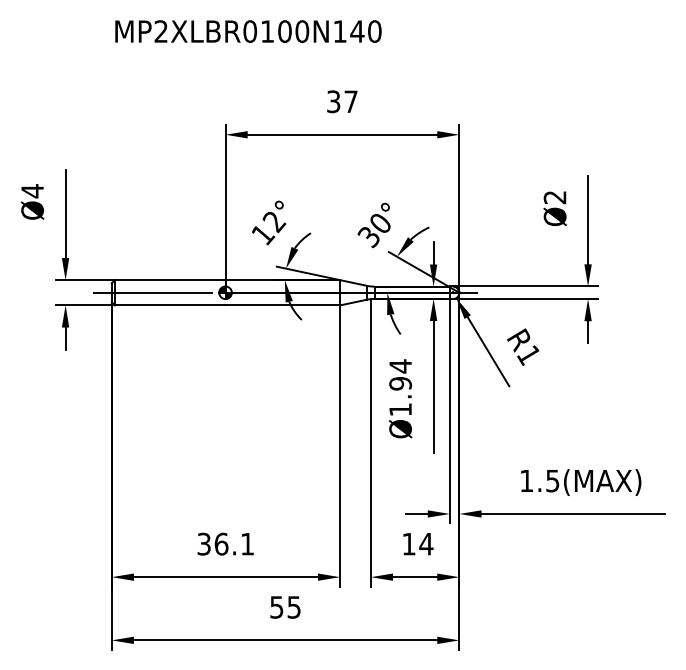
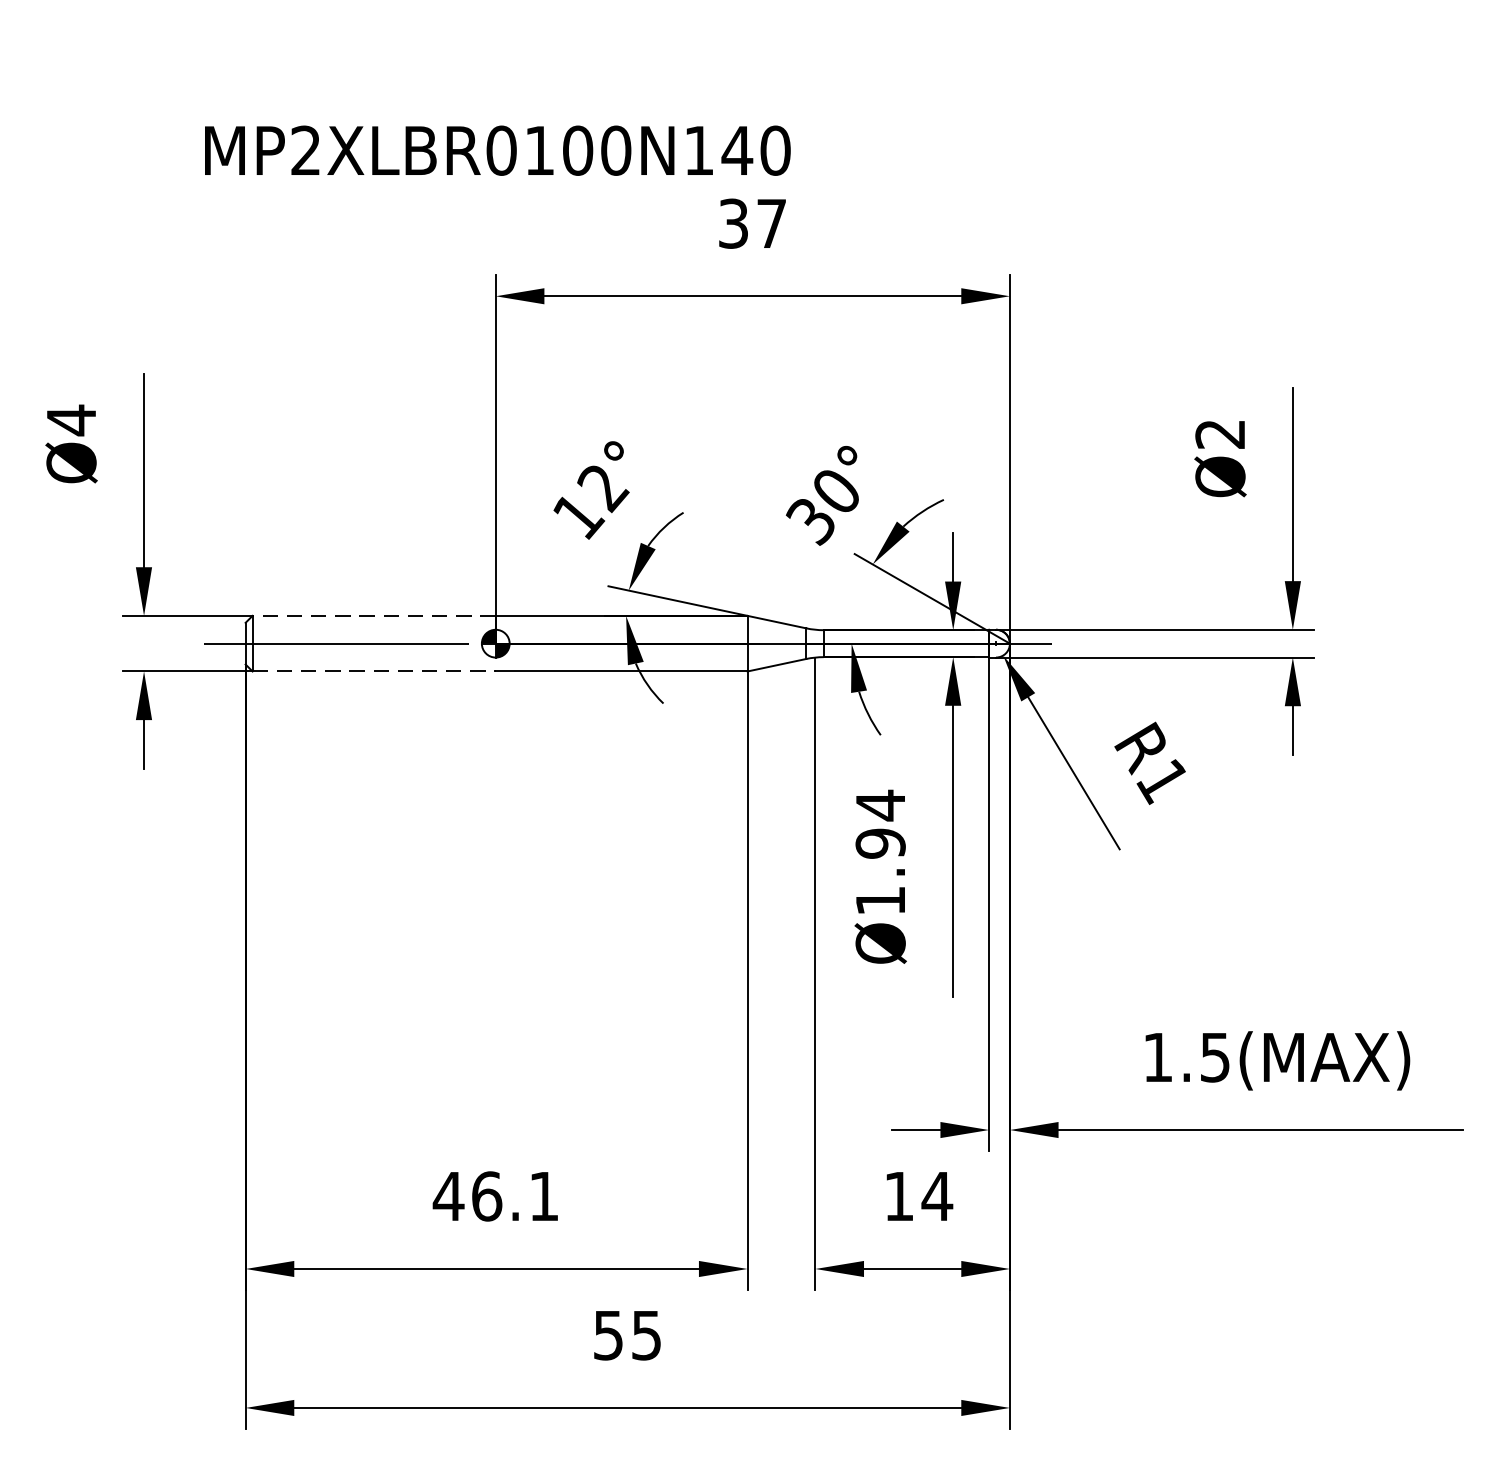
text: (248, 31) -> (497, 150), moved
line: (169, 280) -> (372, 616), solid -> dashed
line: (170, 305) -> (374, 671), solid -> dashed
text: (203, 543) -> (447, 1194), 36.1 -> 46.1

